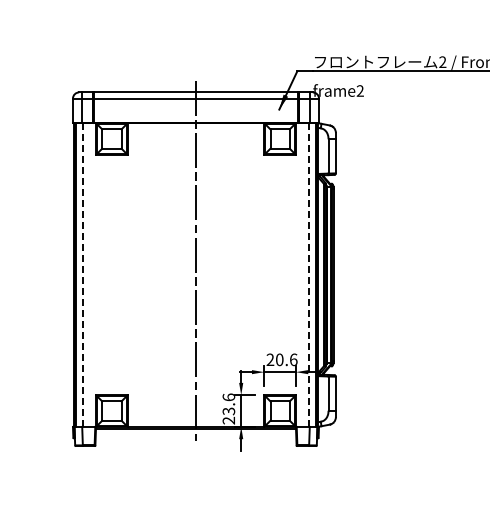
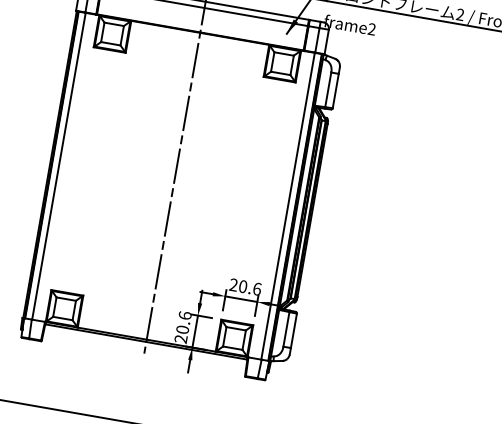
line: (82, 275) -> (58, 166), dashed -> solid
line: (309, 275) -> (288, 206), dashed -> solid
text: (228, 411) -> (182, 329), 23.6 -> 20.6

